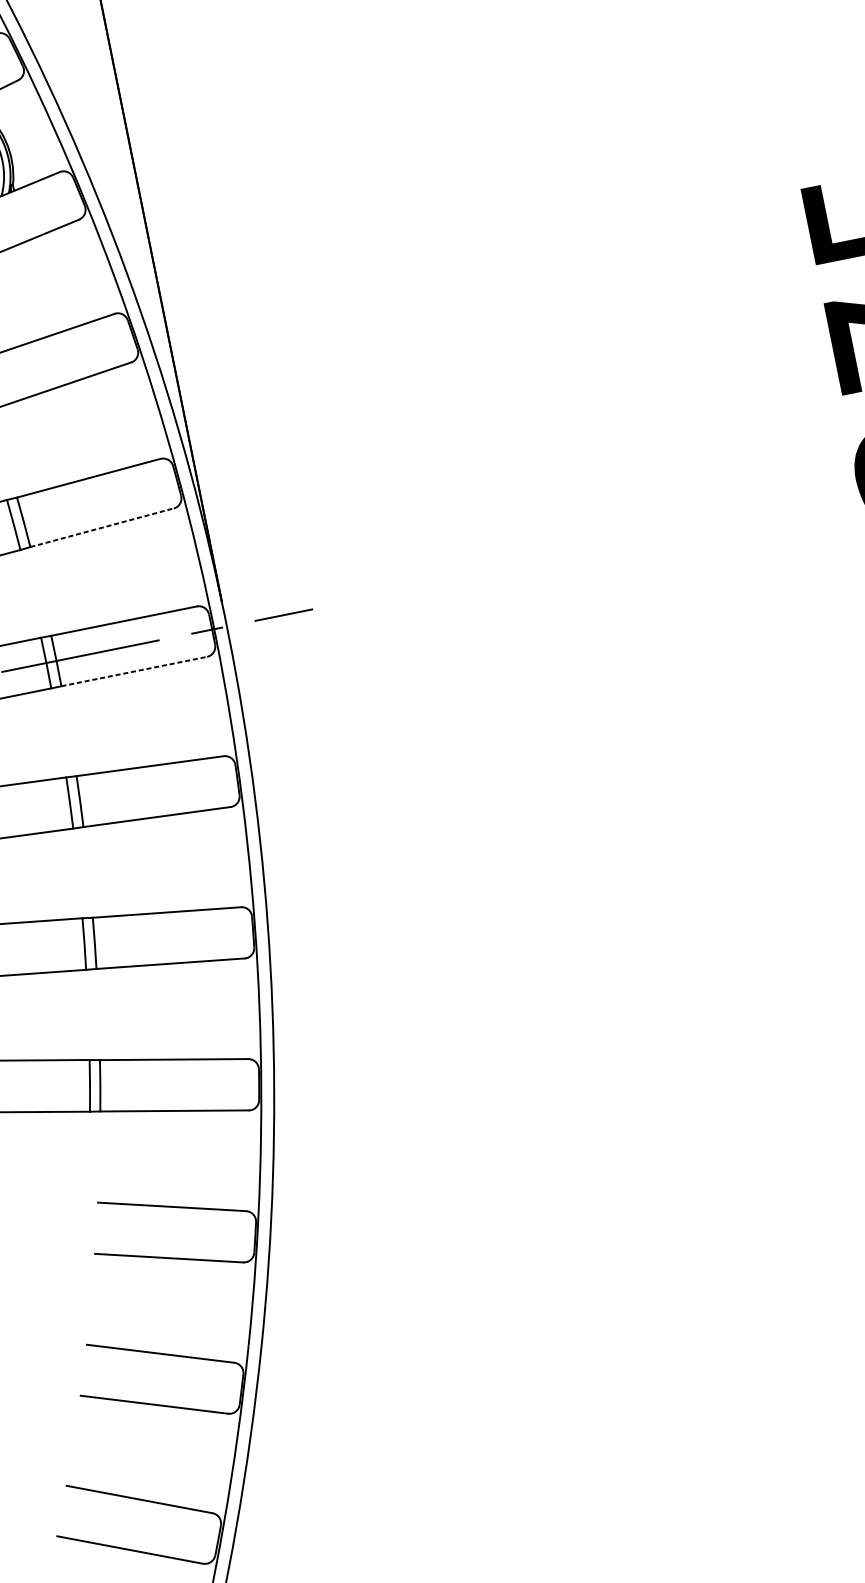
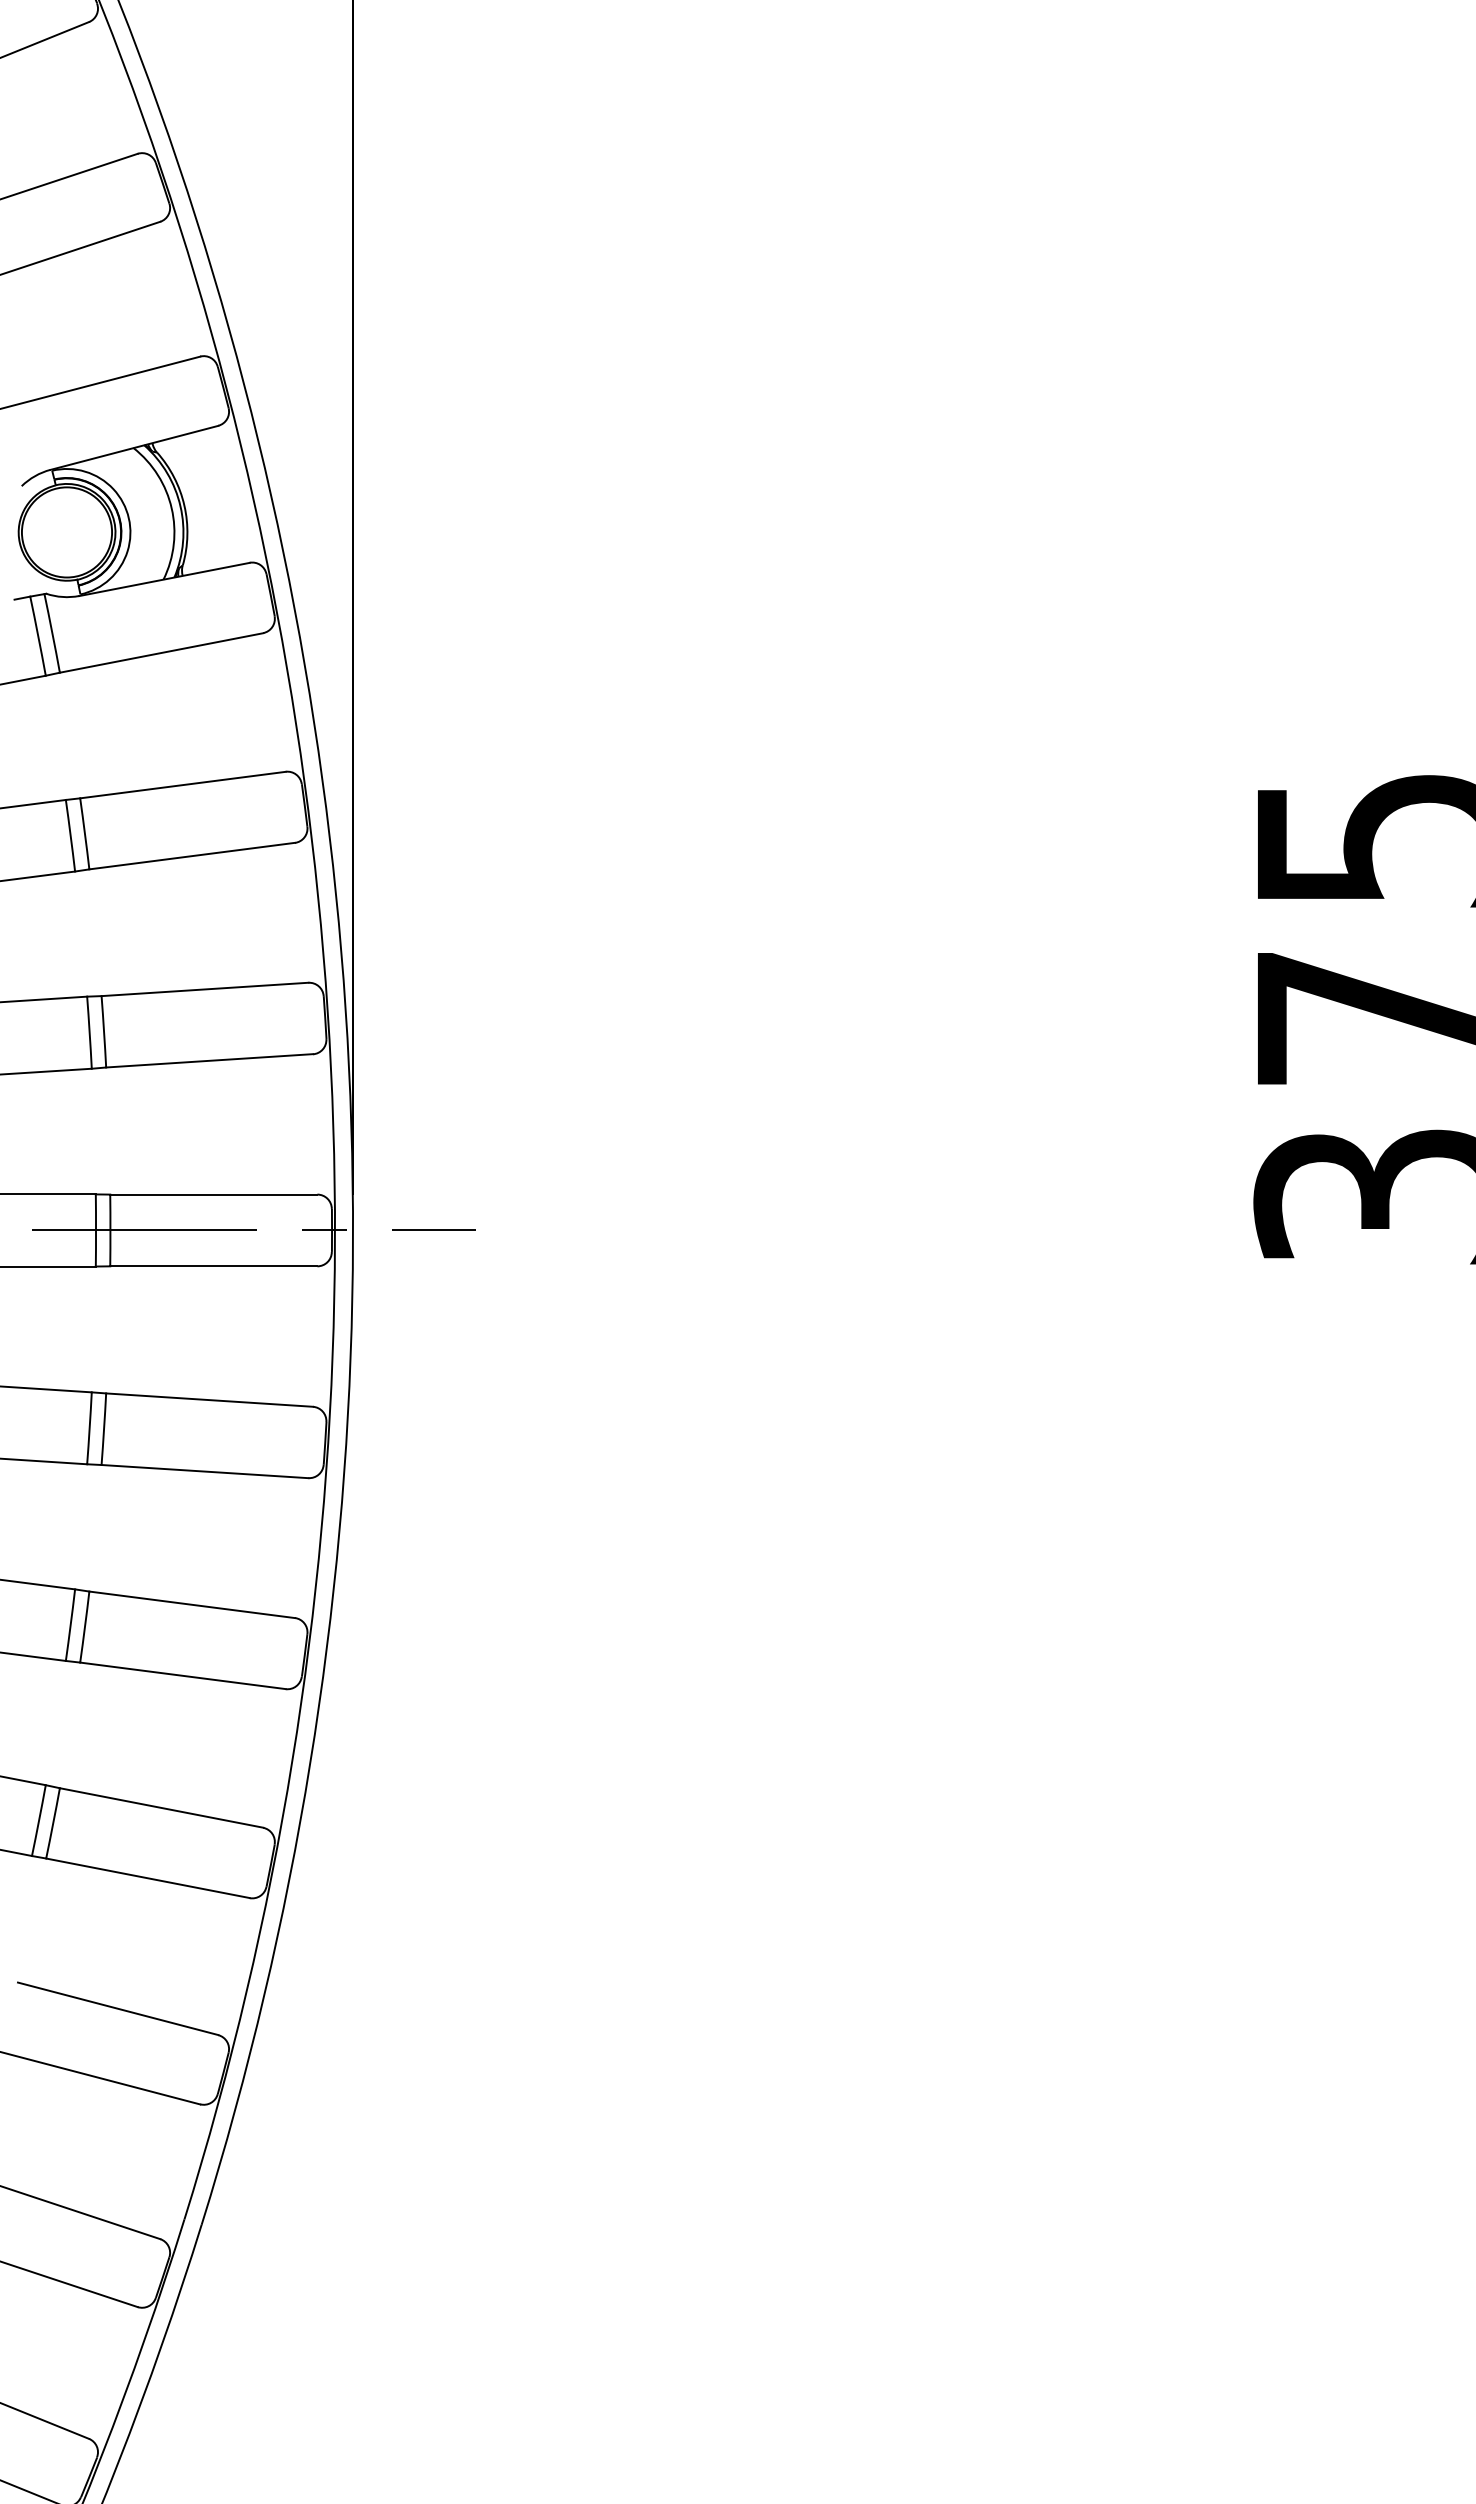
line: (102, 527) -> (209, 1060), dashed -> solid
line: (134, 671) -> (213, 1266), dashed -> solid

